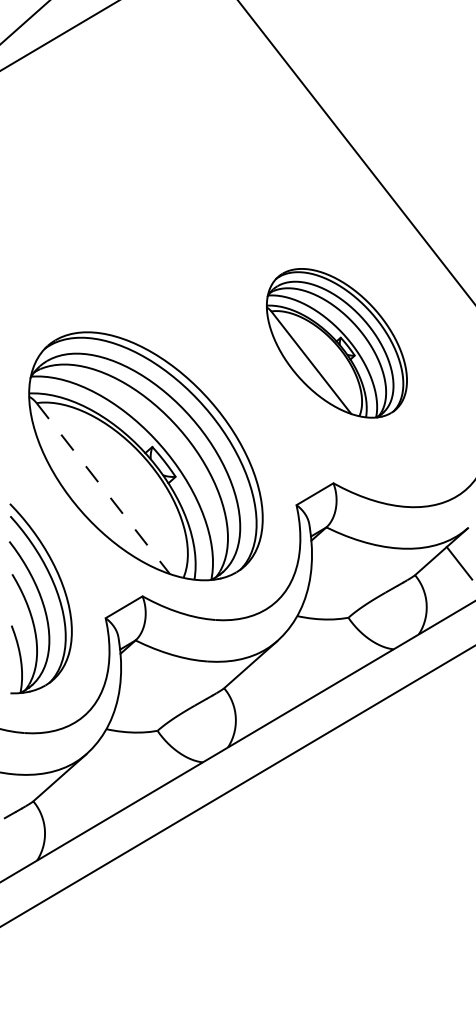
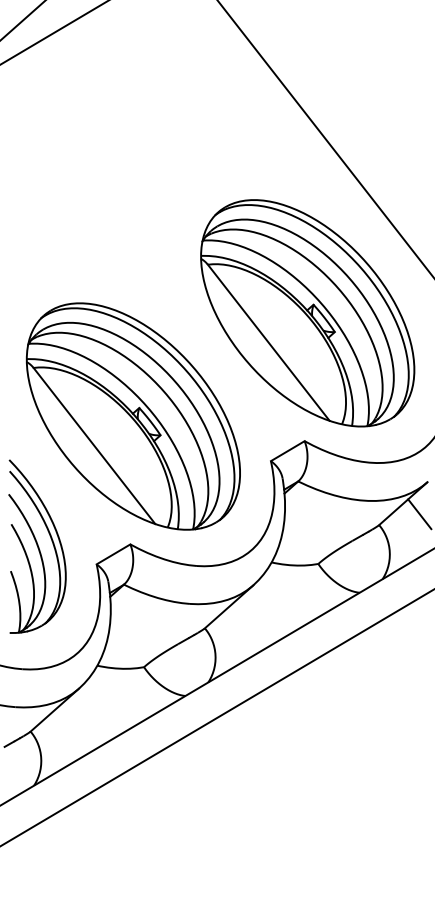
part: (336, 343) -> (307, 313), size x1.67
line: (103, 489) -> (94, 446), dashed -> solid

